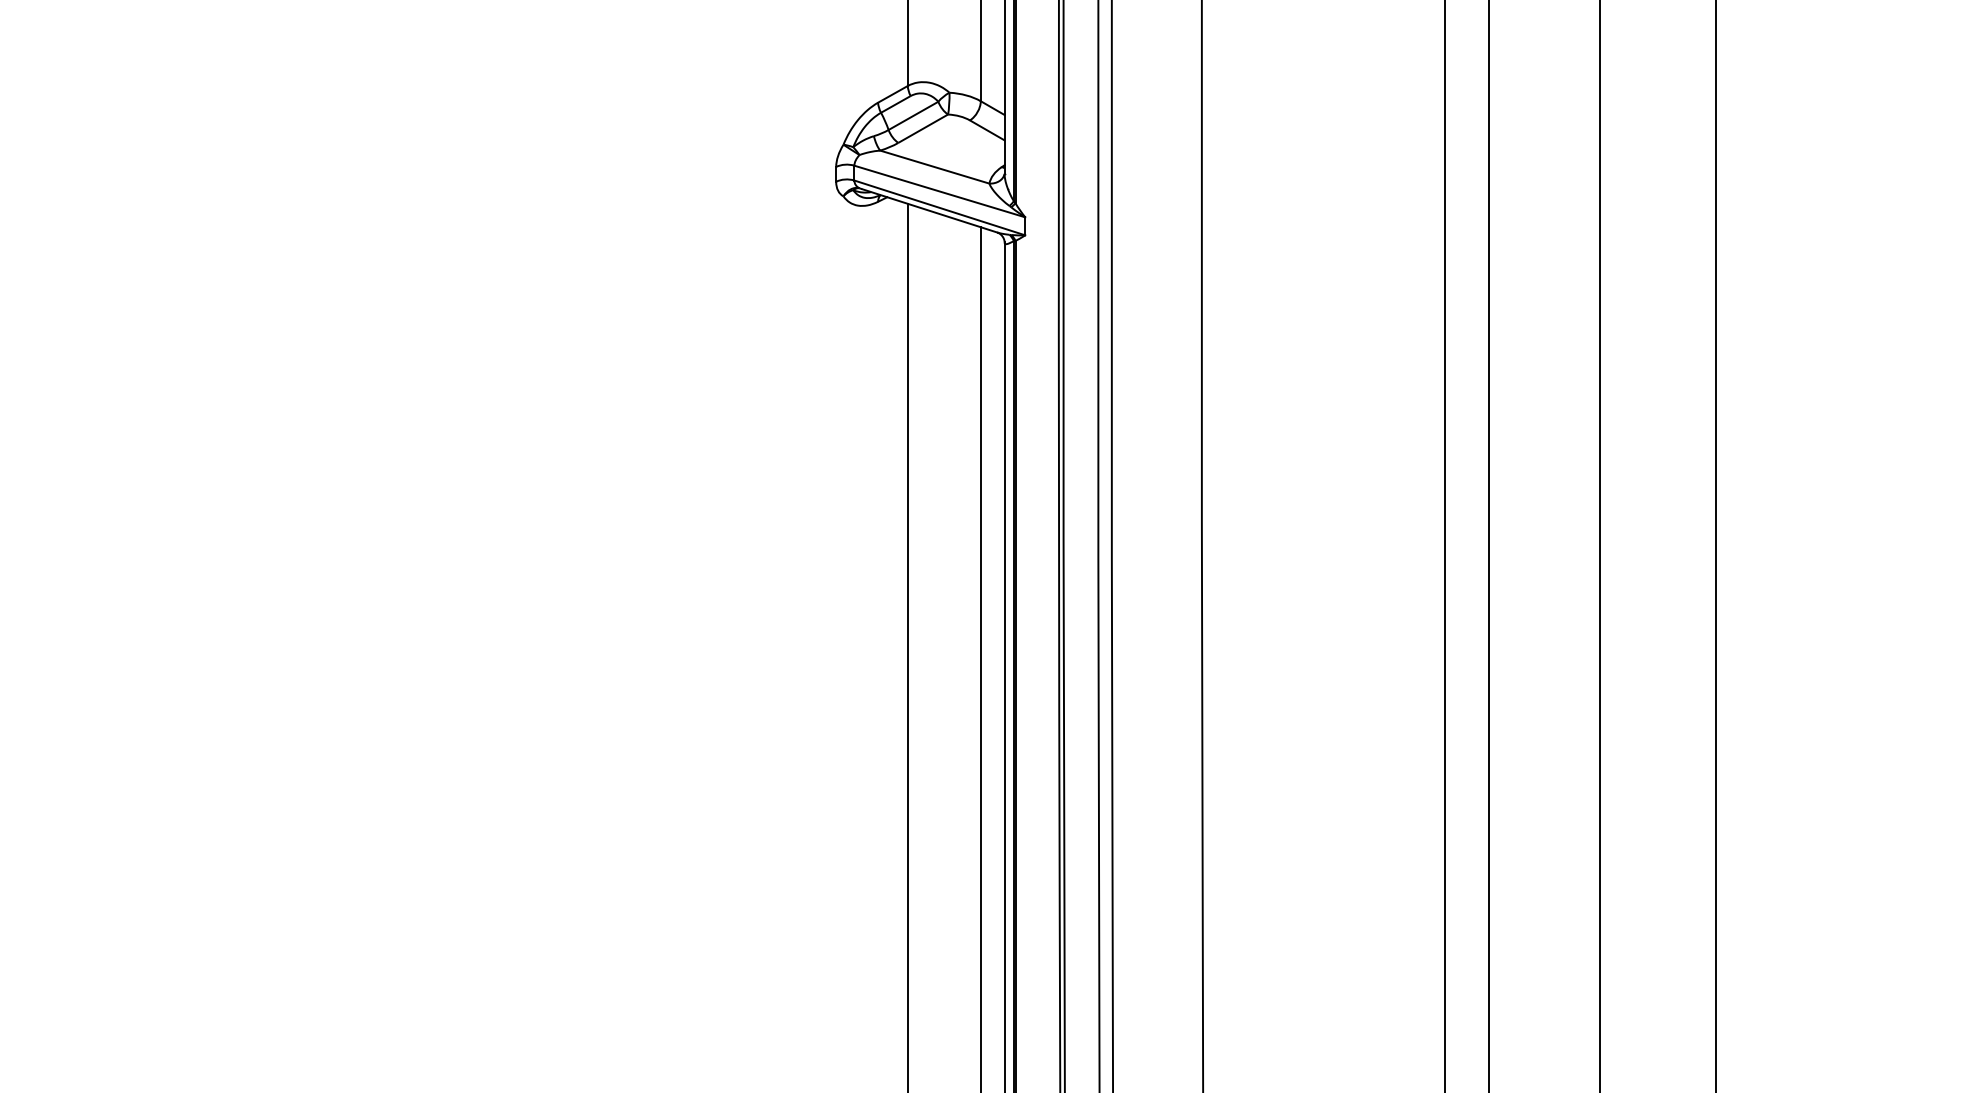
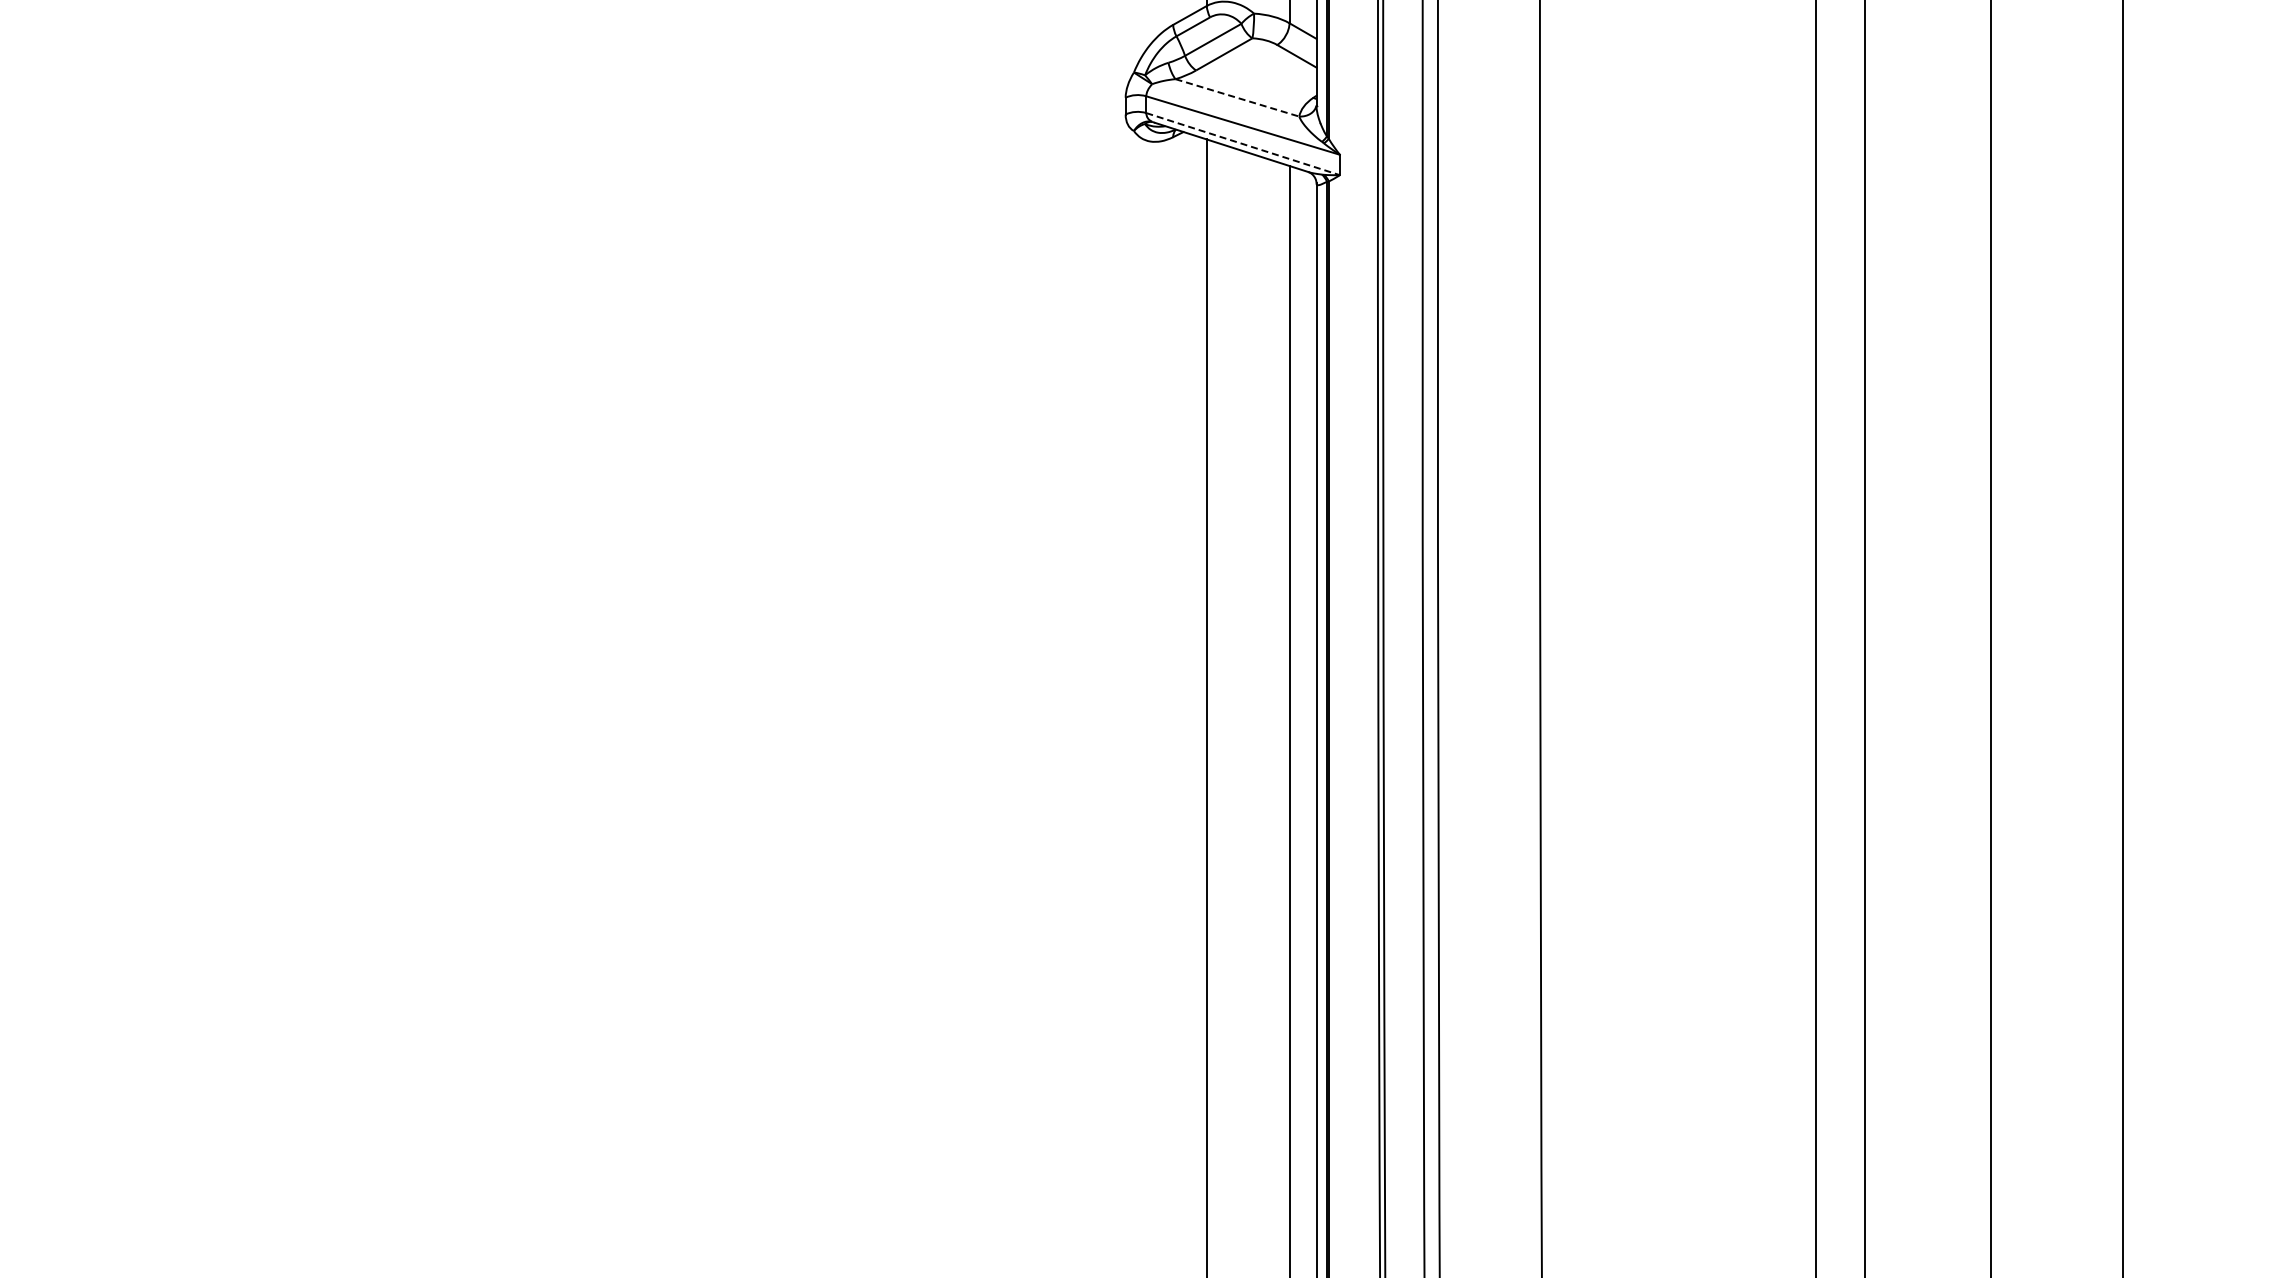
line: (934, 166) -> (1237, 97), solid -> dashed
line: (940, 208) -> (1243, 144), solid -> dashed

